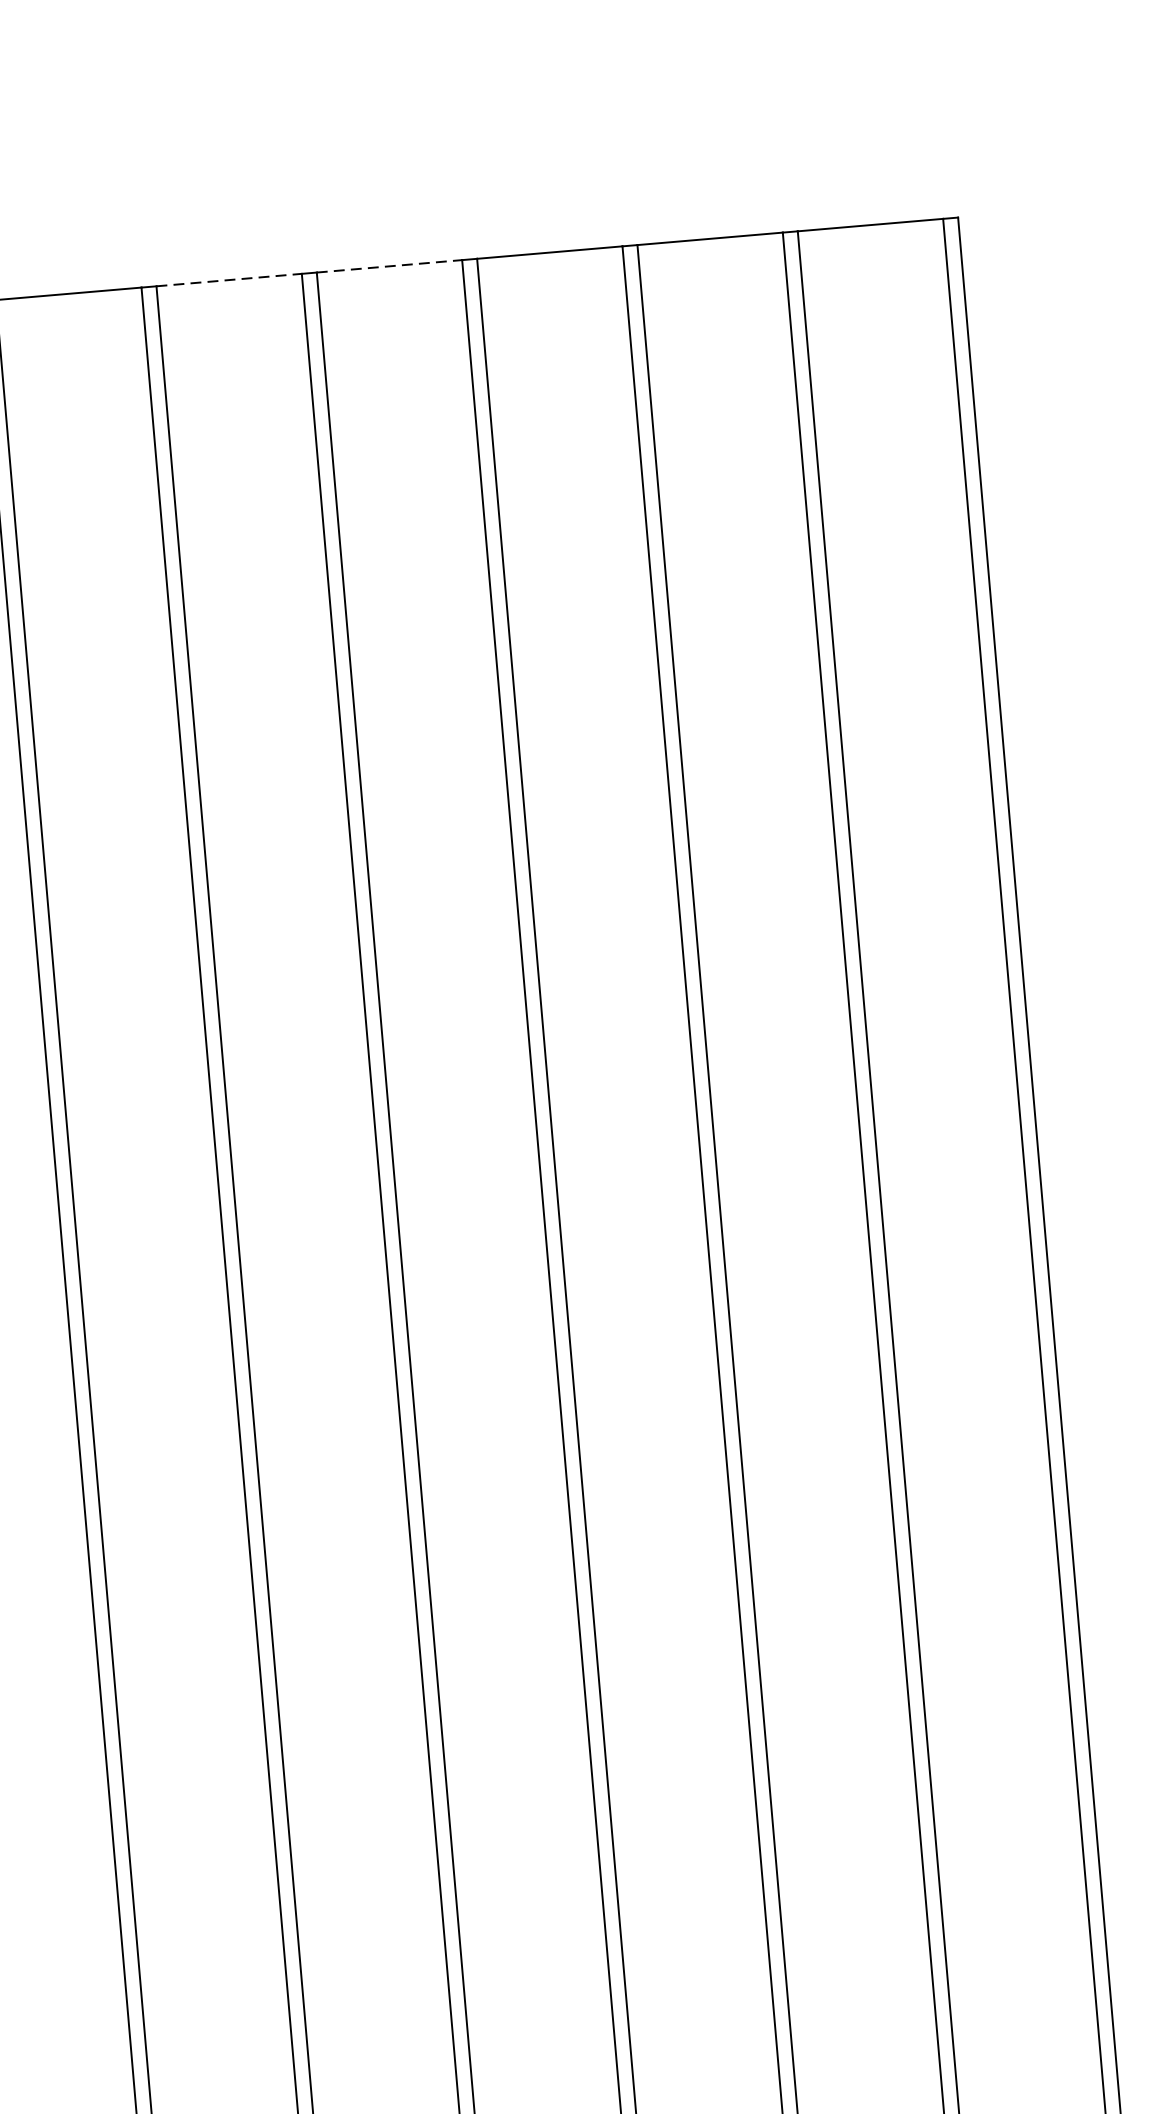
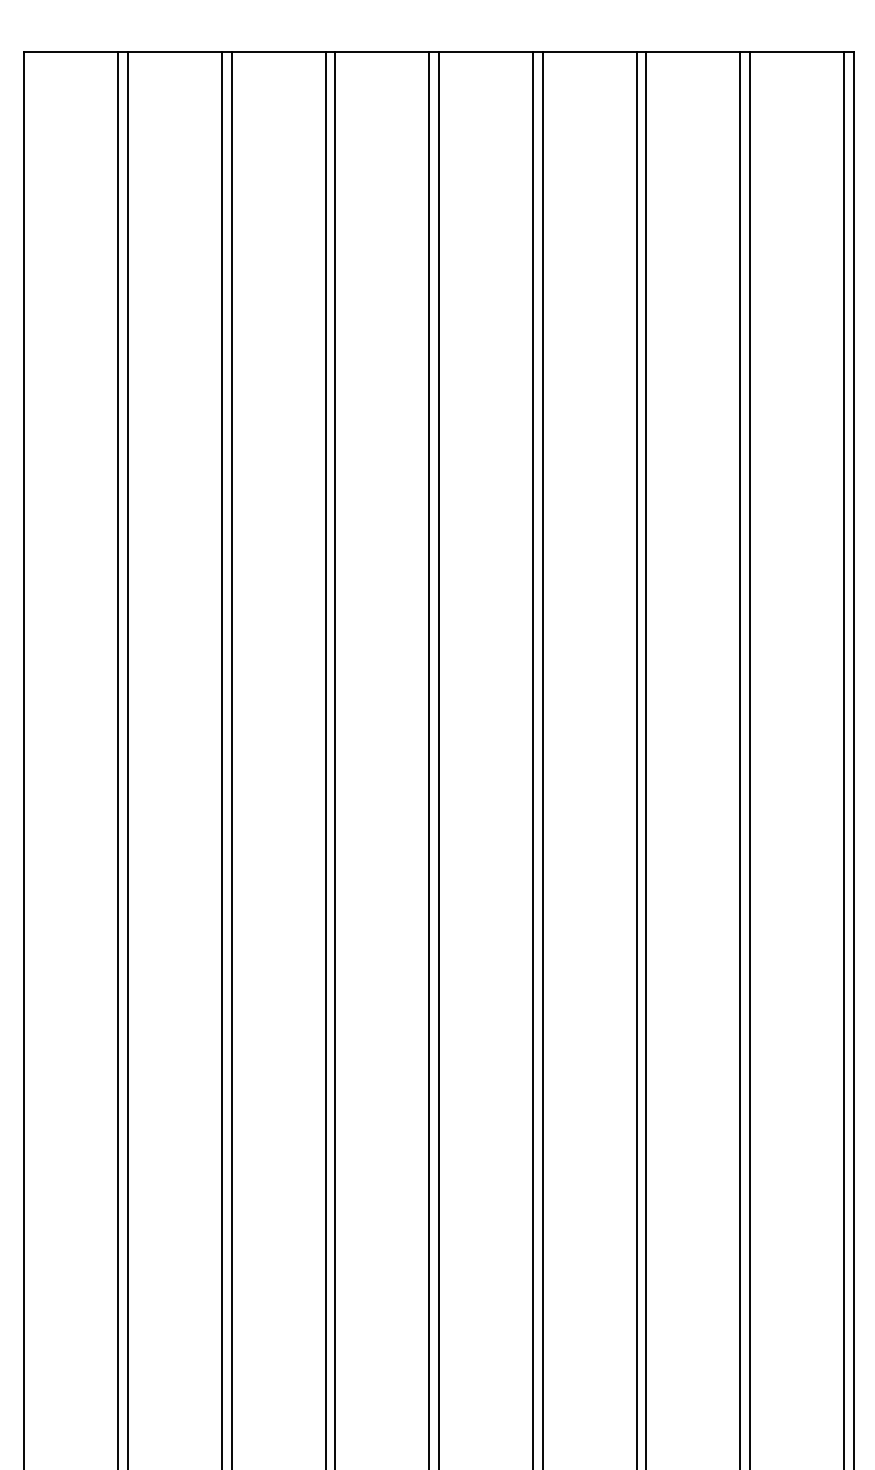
line: (388, 266) -> (485, 52), dashed -> solid
line: (229, 280) -> (382, 52), dashed -> solid

